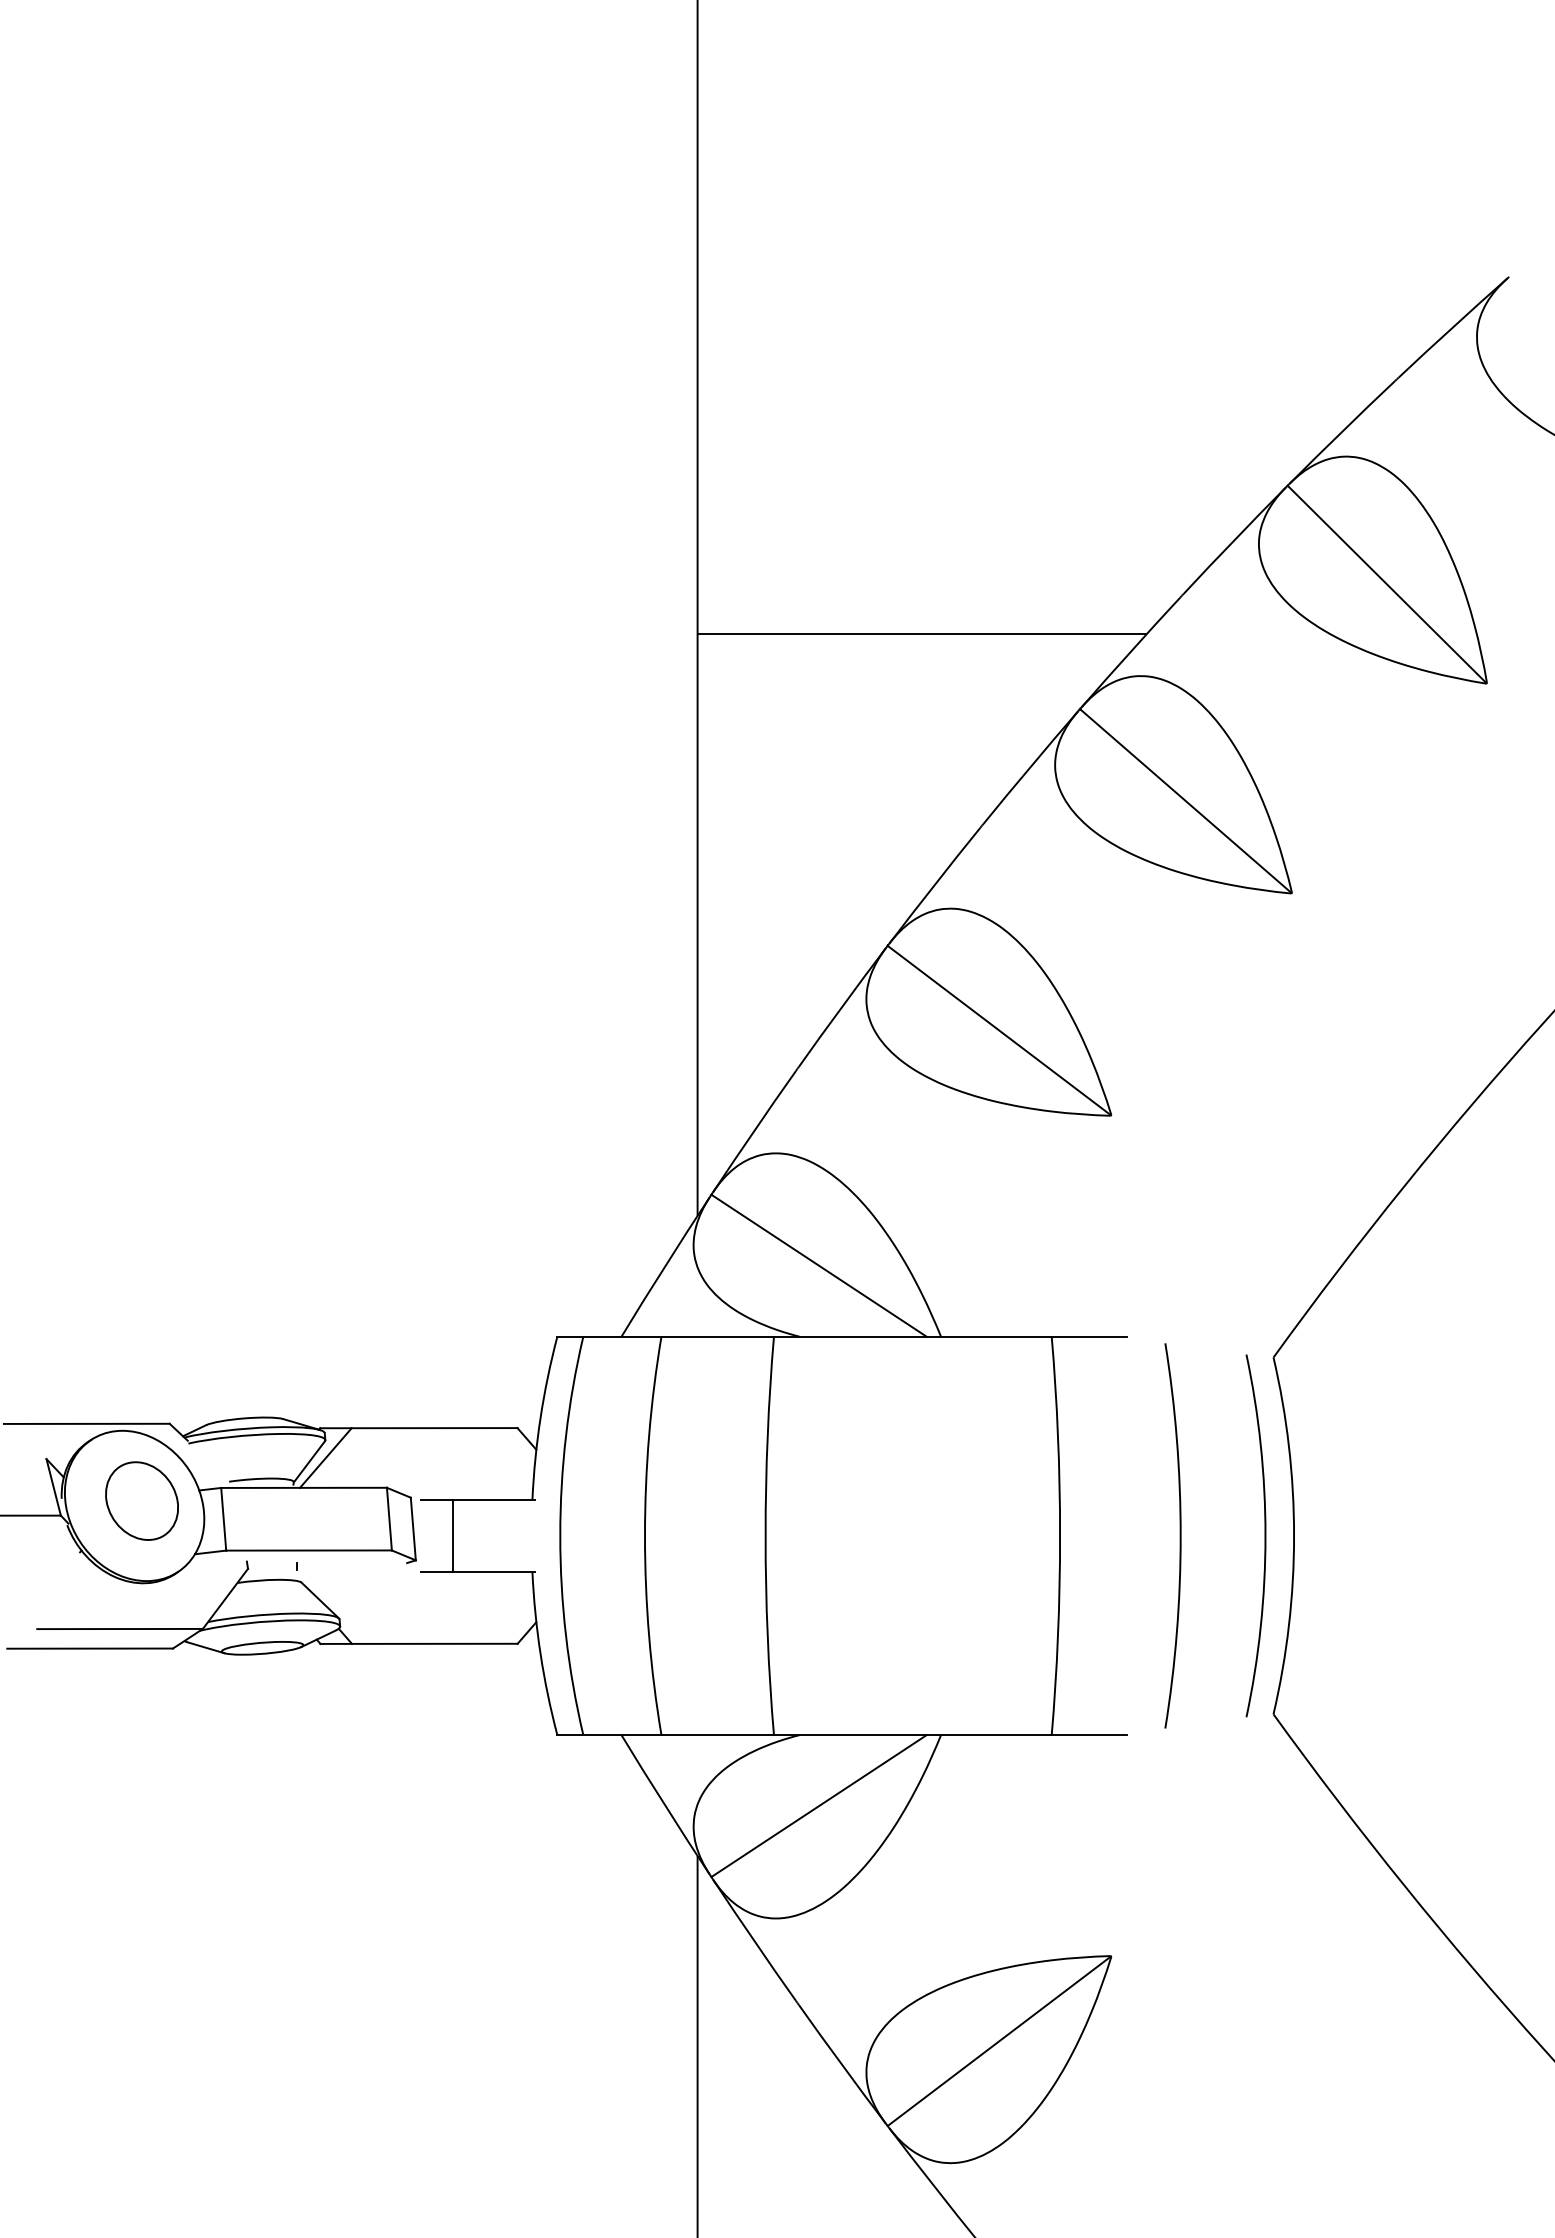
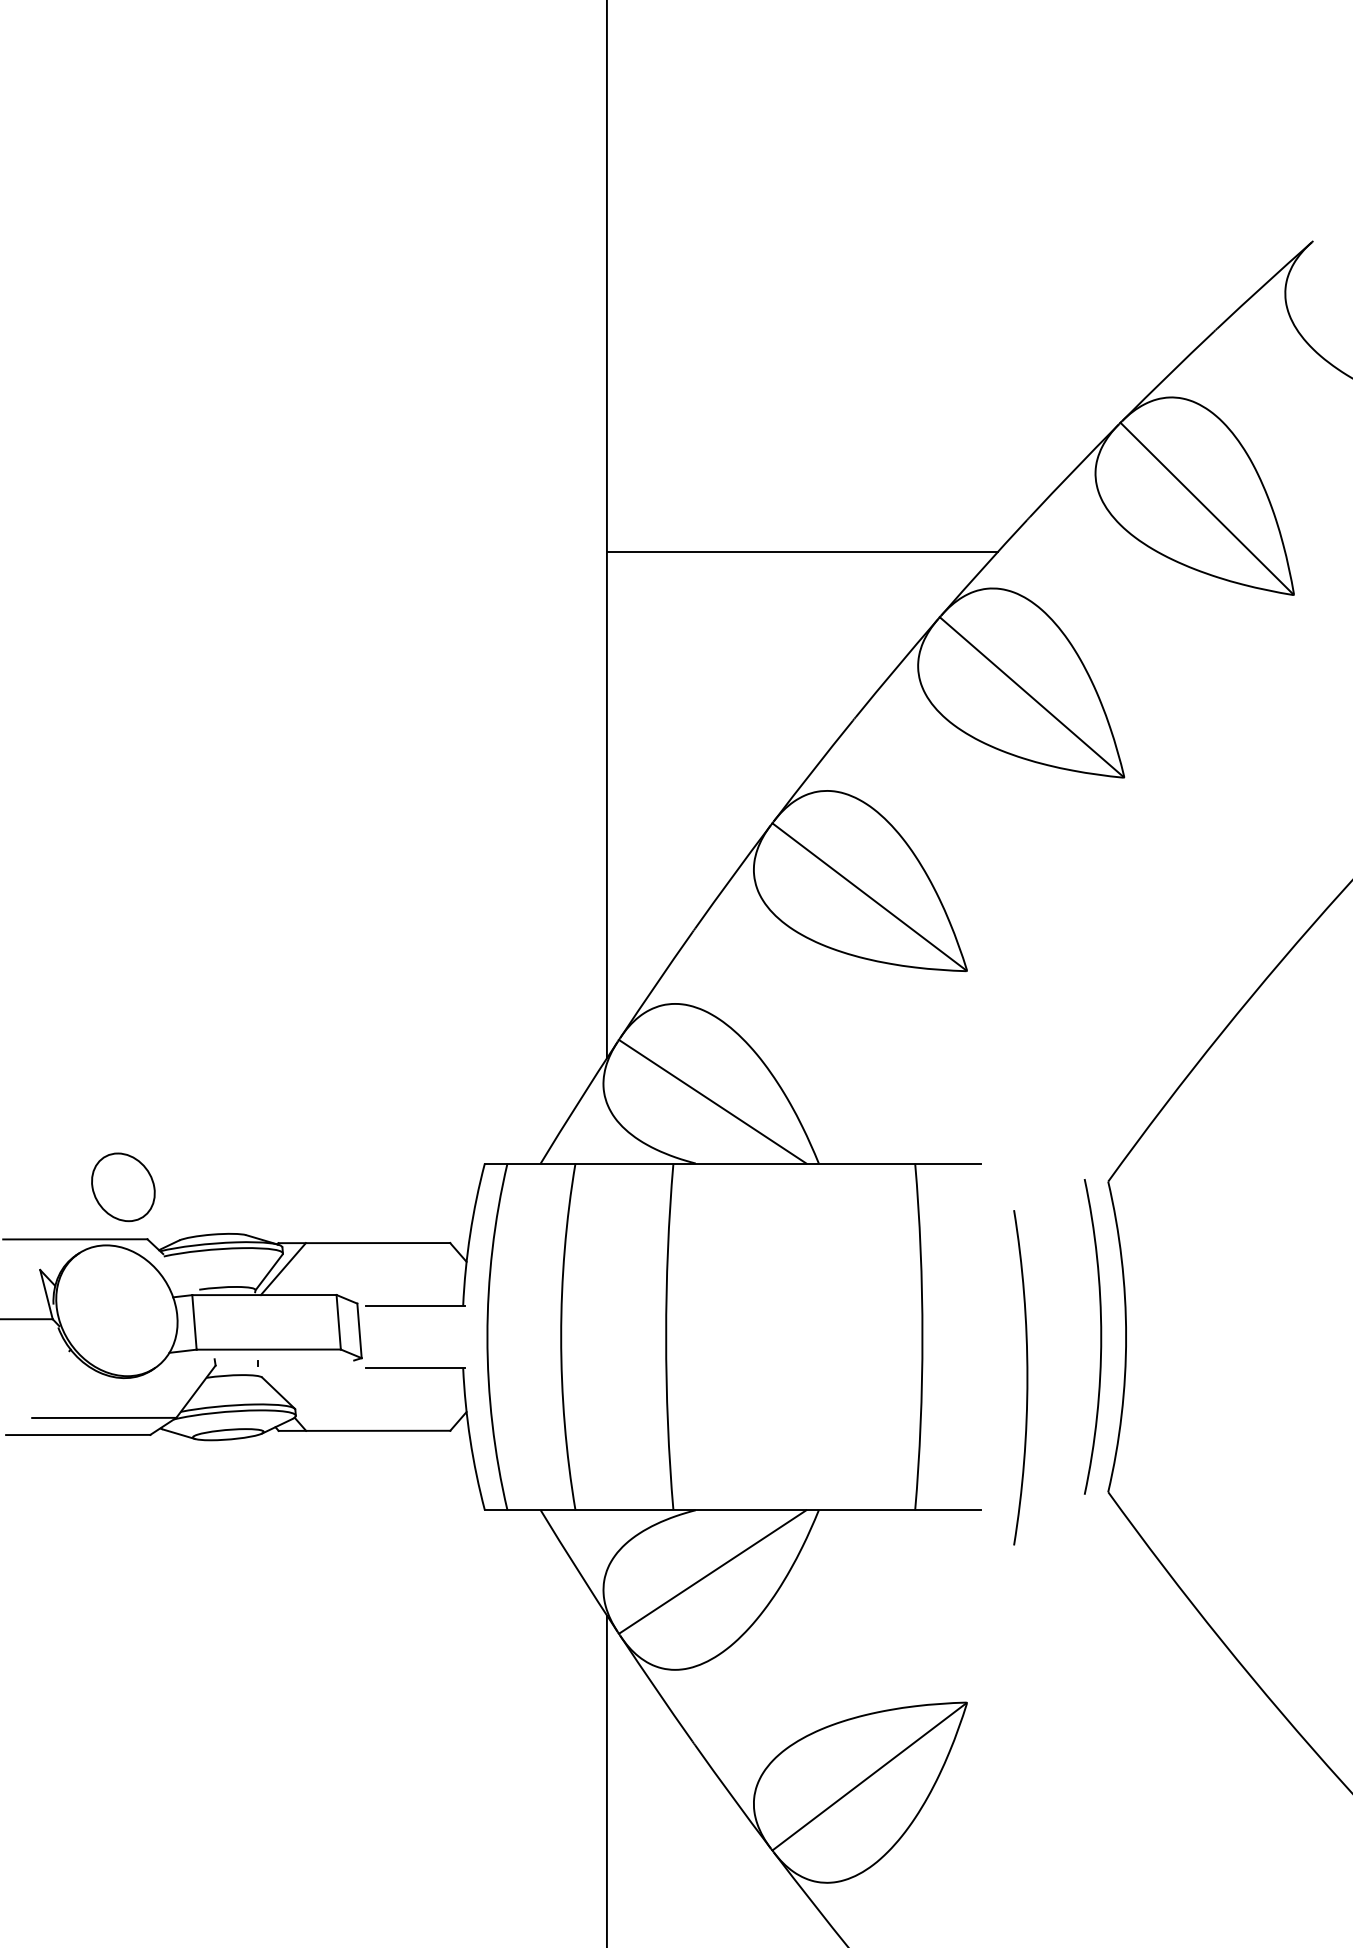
part: (141, 1500) -> (122, 1186), moved
line: (453, 1535) -> (394, 1336), removed
curve: (1179, 1535) -> (1026, 1377), moved

